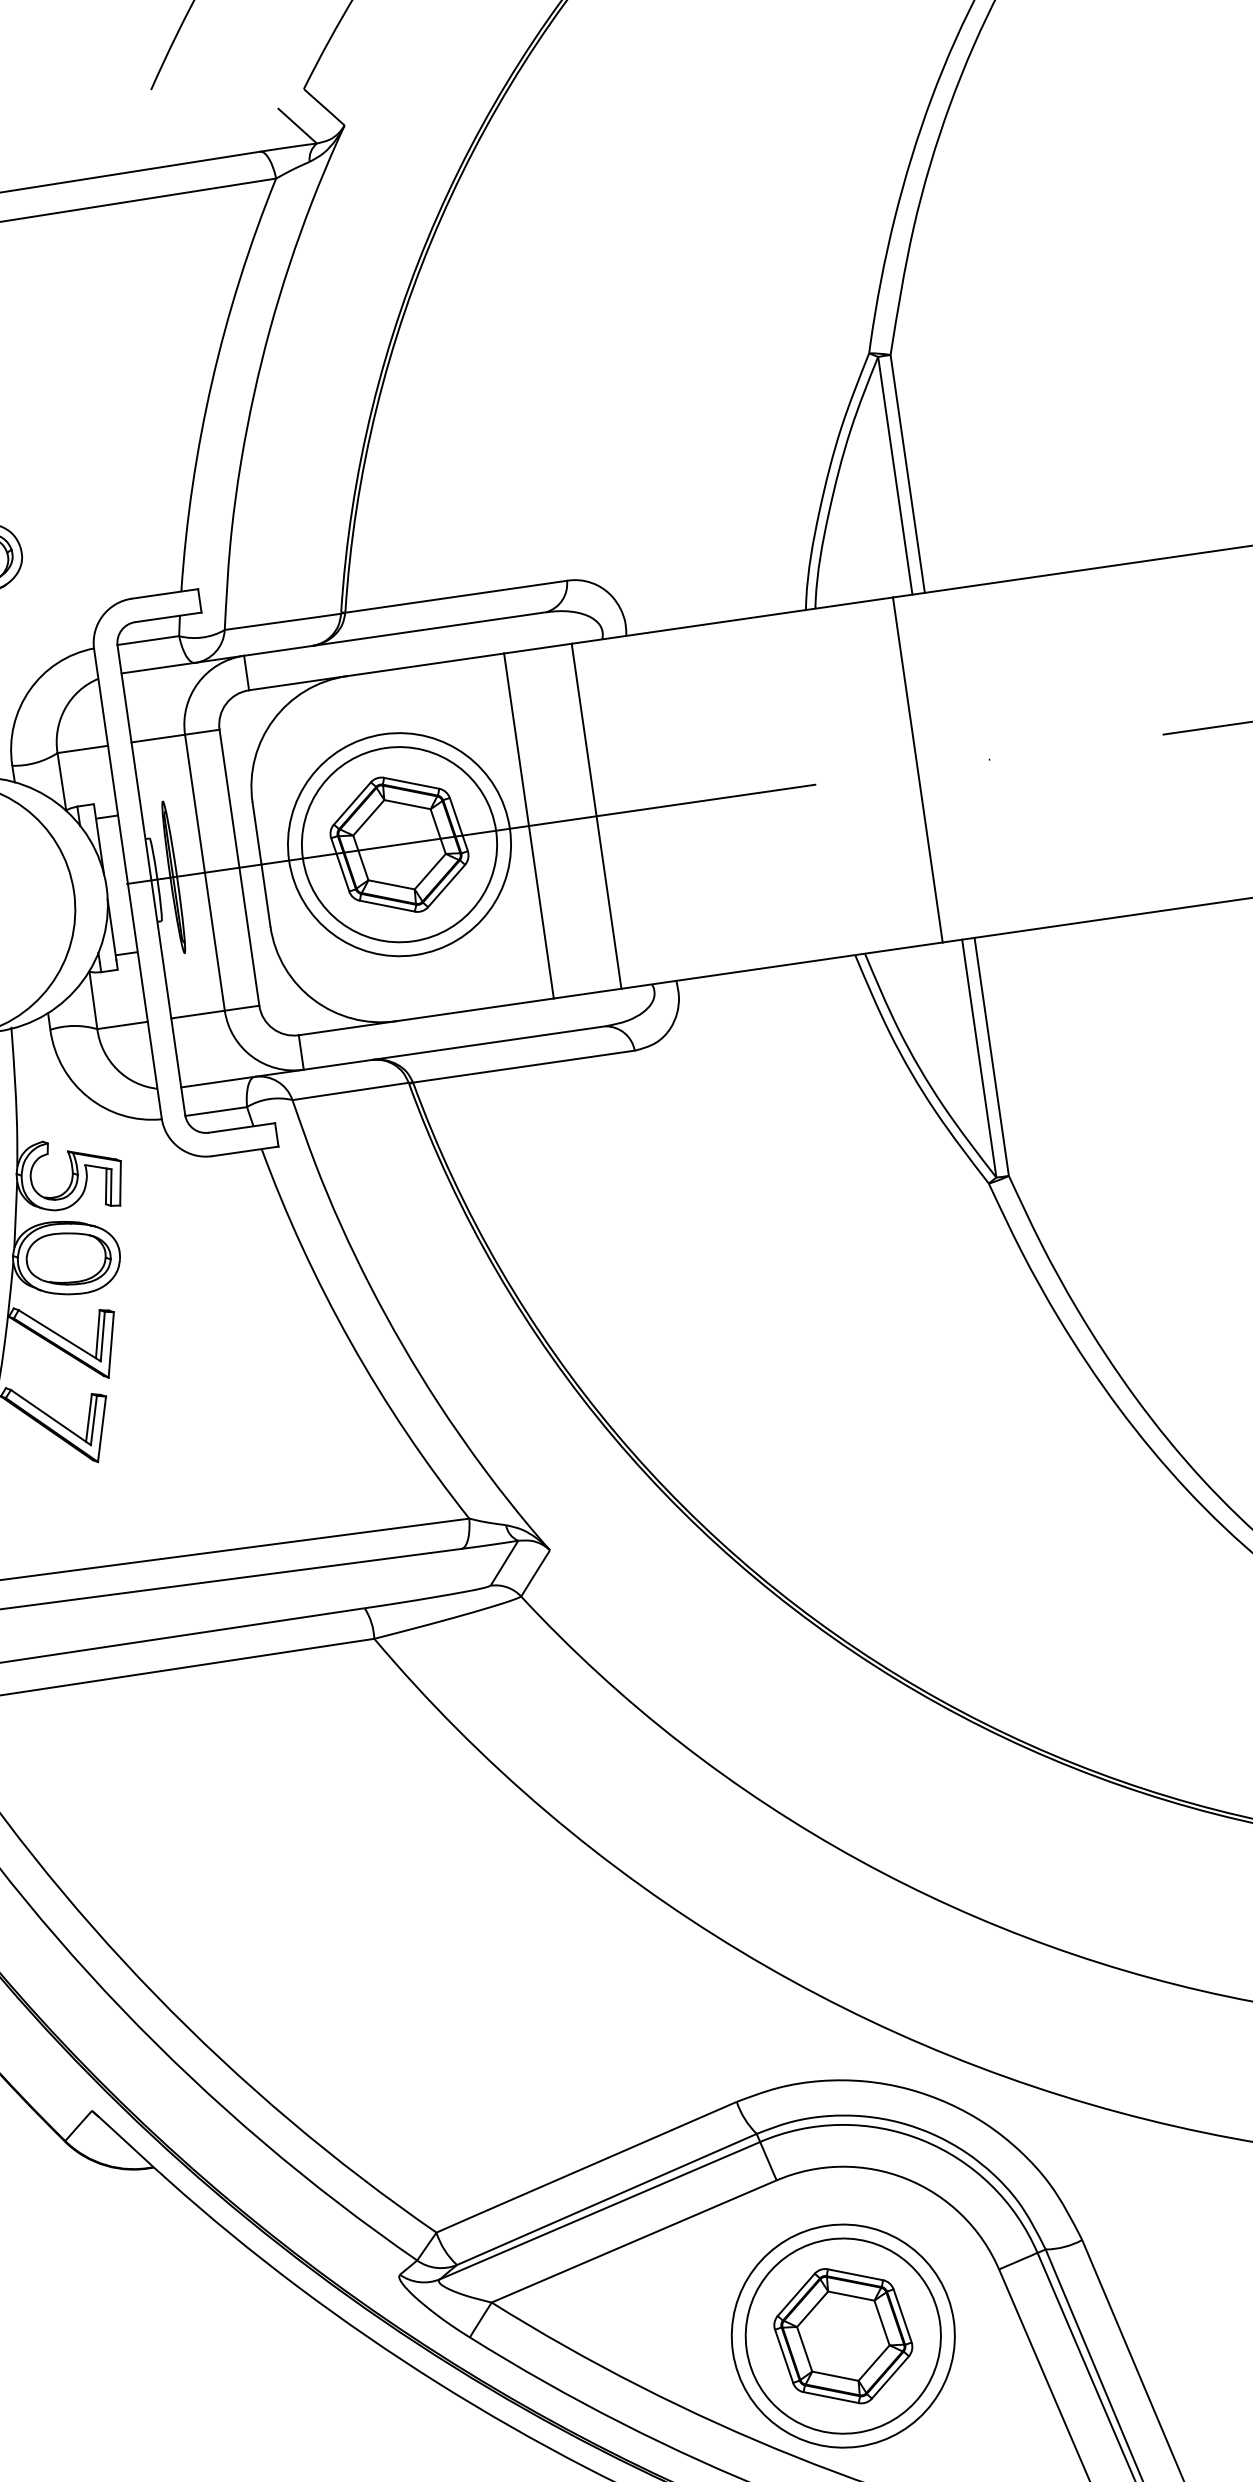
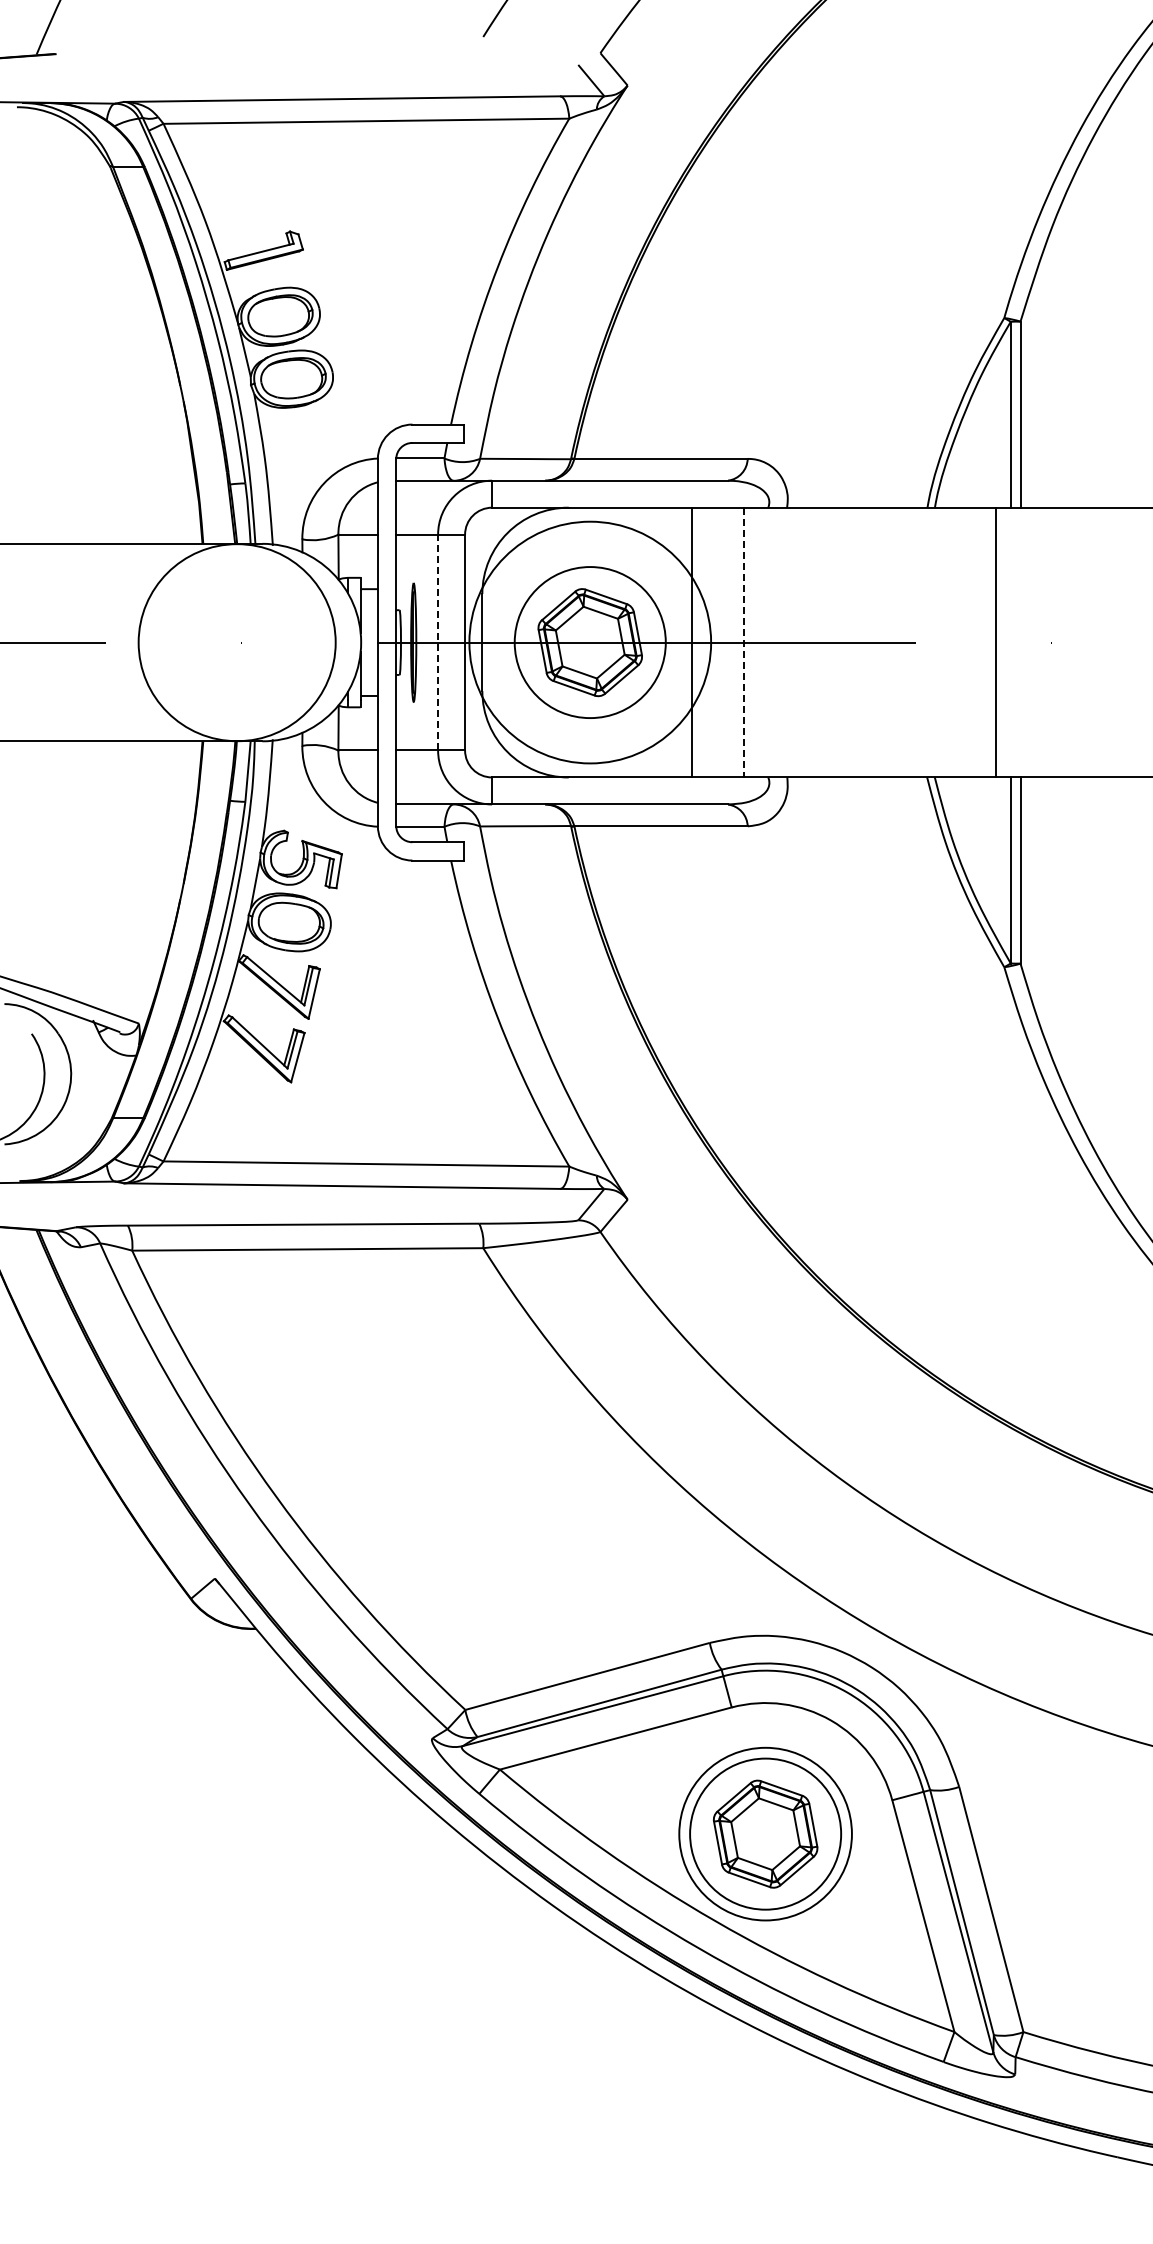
line: (596, 816) -> (744, 642), solid -> dashed
circle: (398, 844) -> (589, 642), size x1.4
line: (205, 872) -> (438, 642), solid -> dashed

